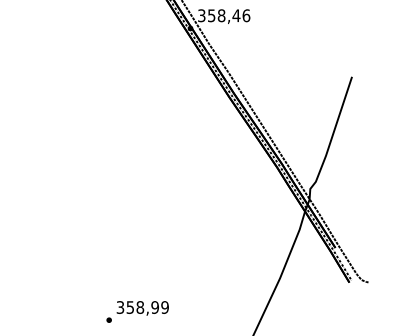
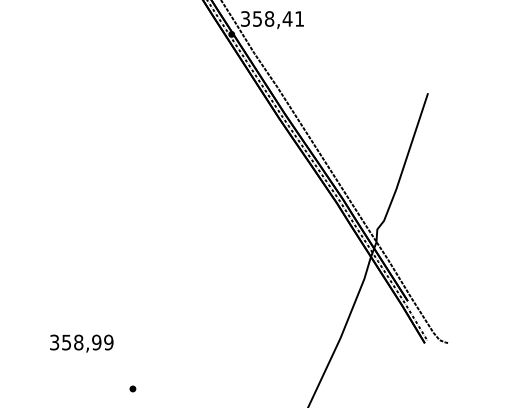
text: (246, 15) -> (299, 18), 358,46 -> 358,41
text: (142, 308) -> (81, 343), moved

